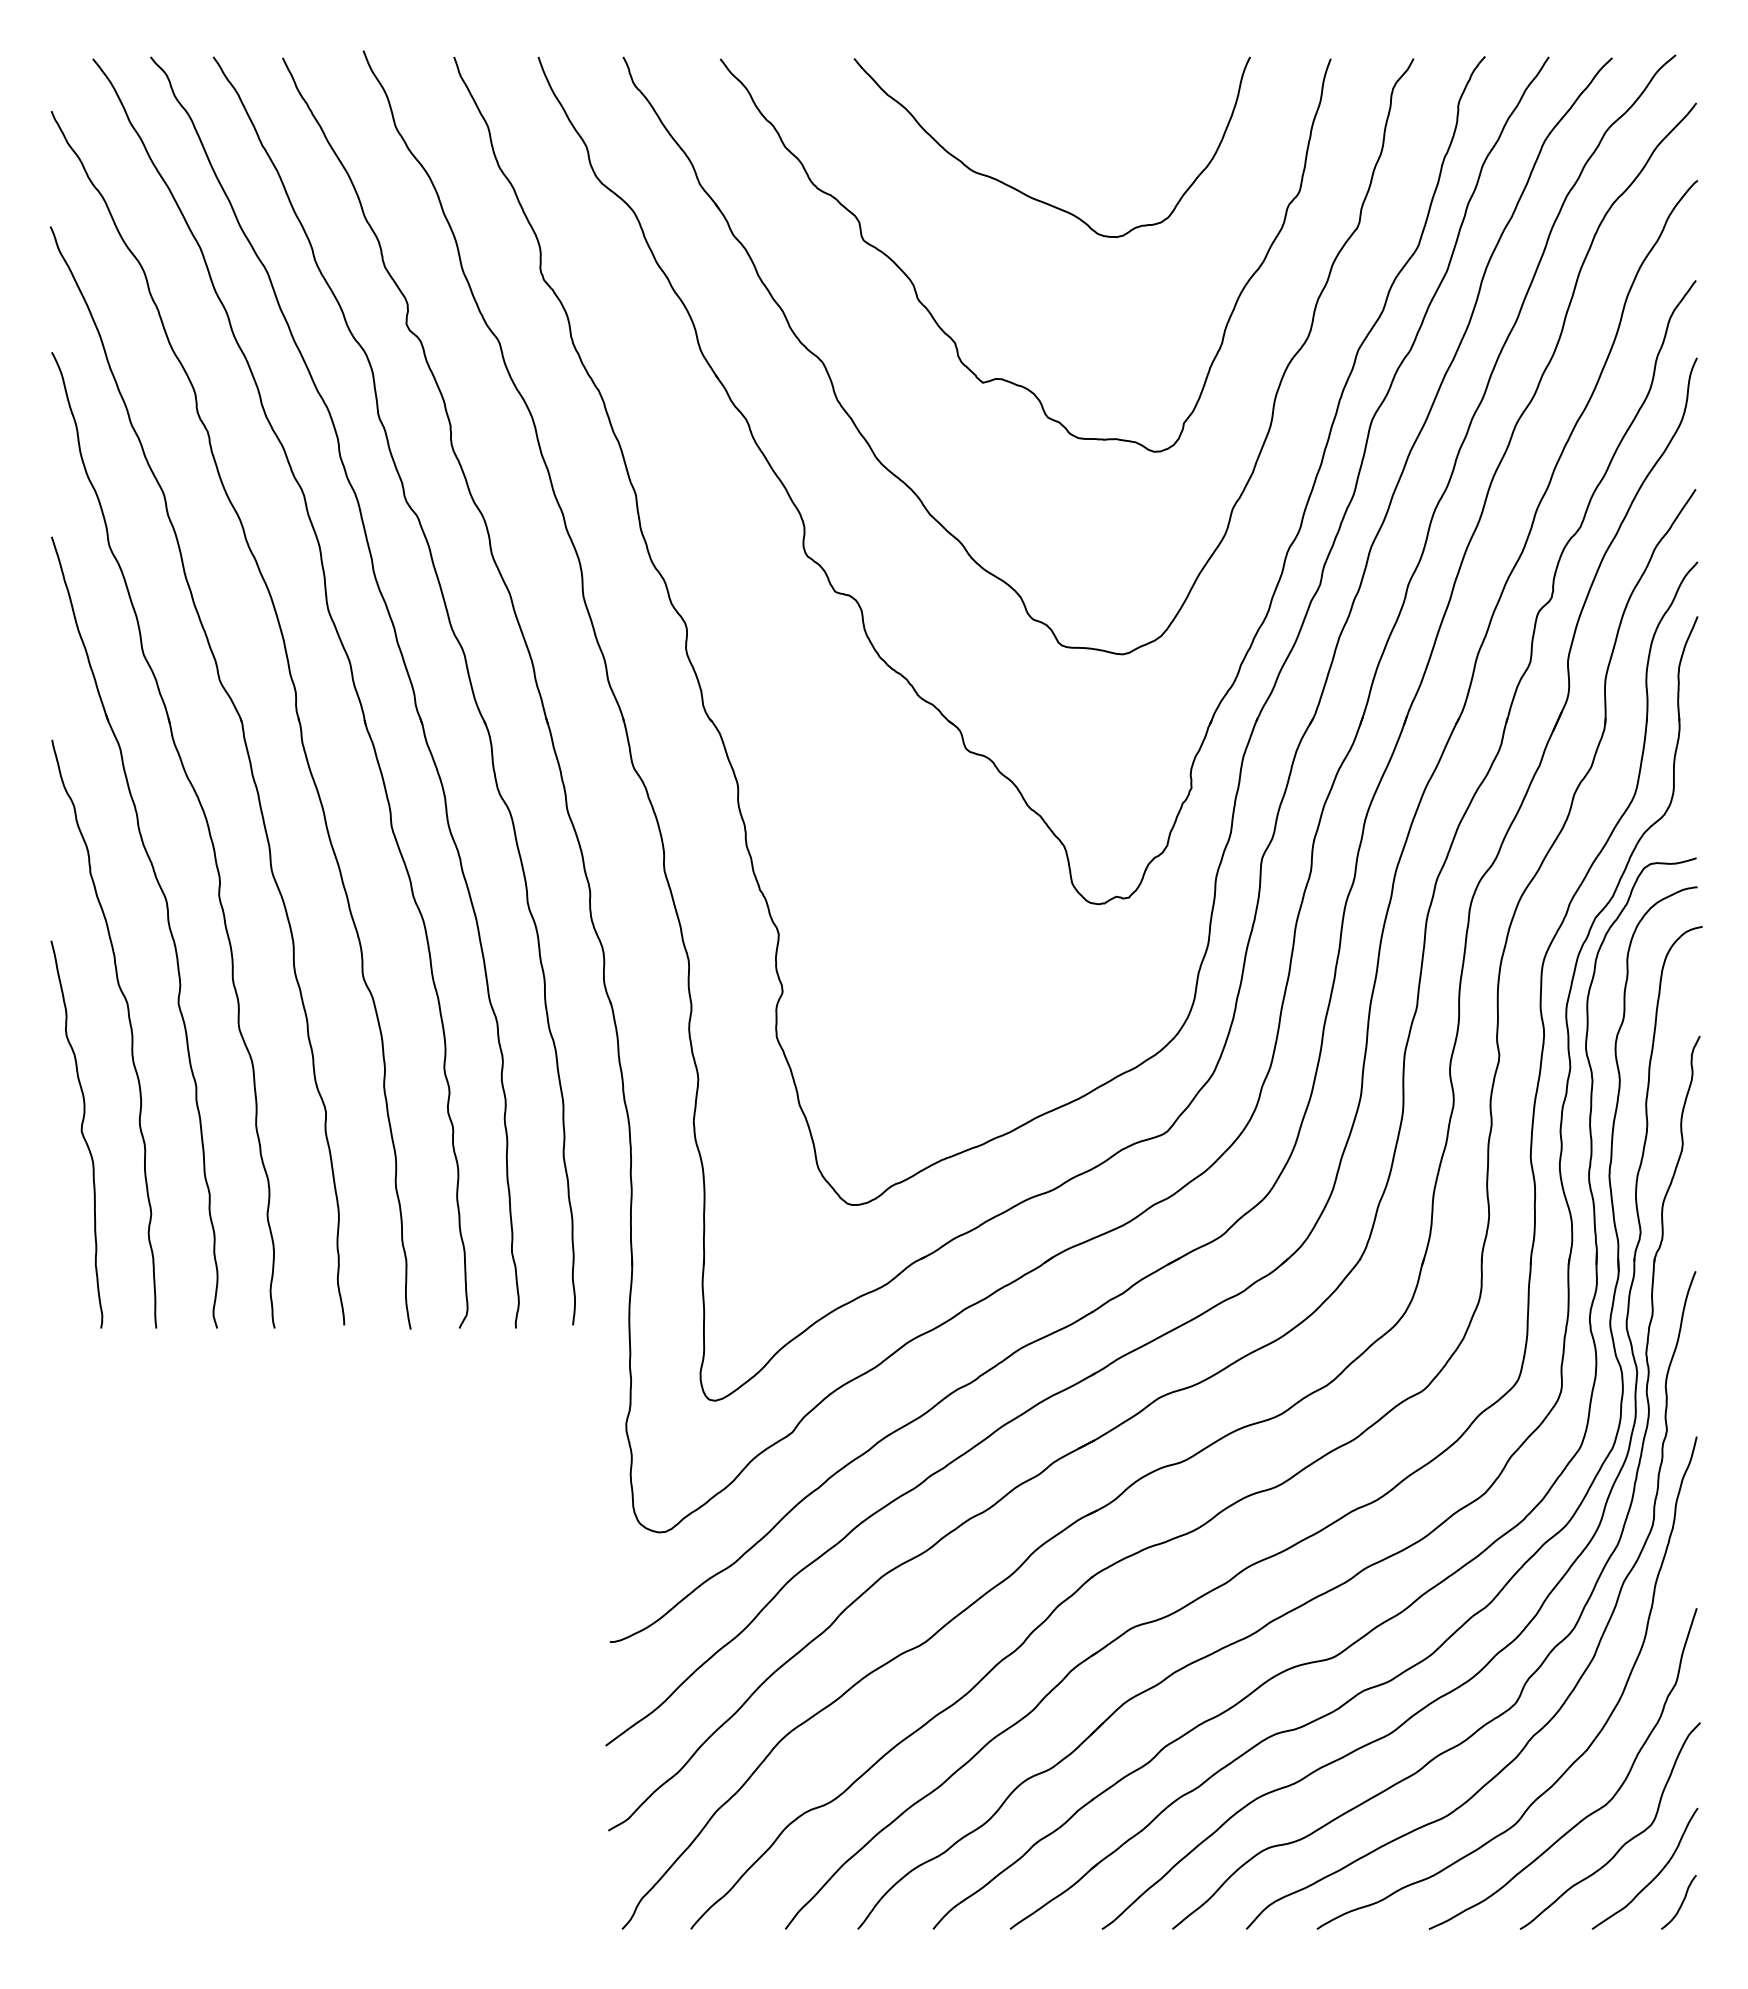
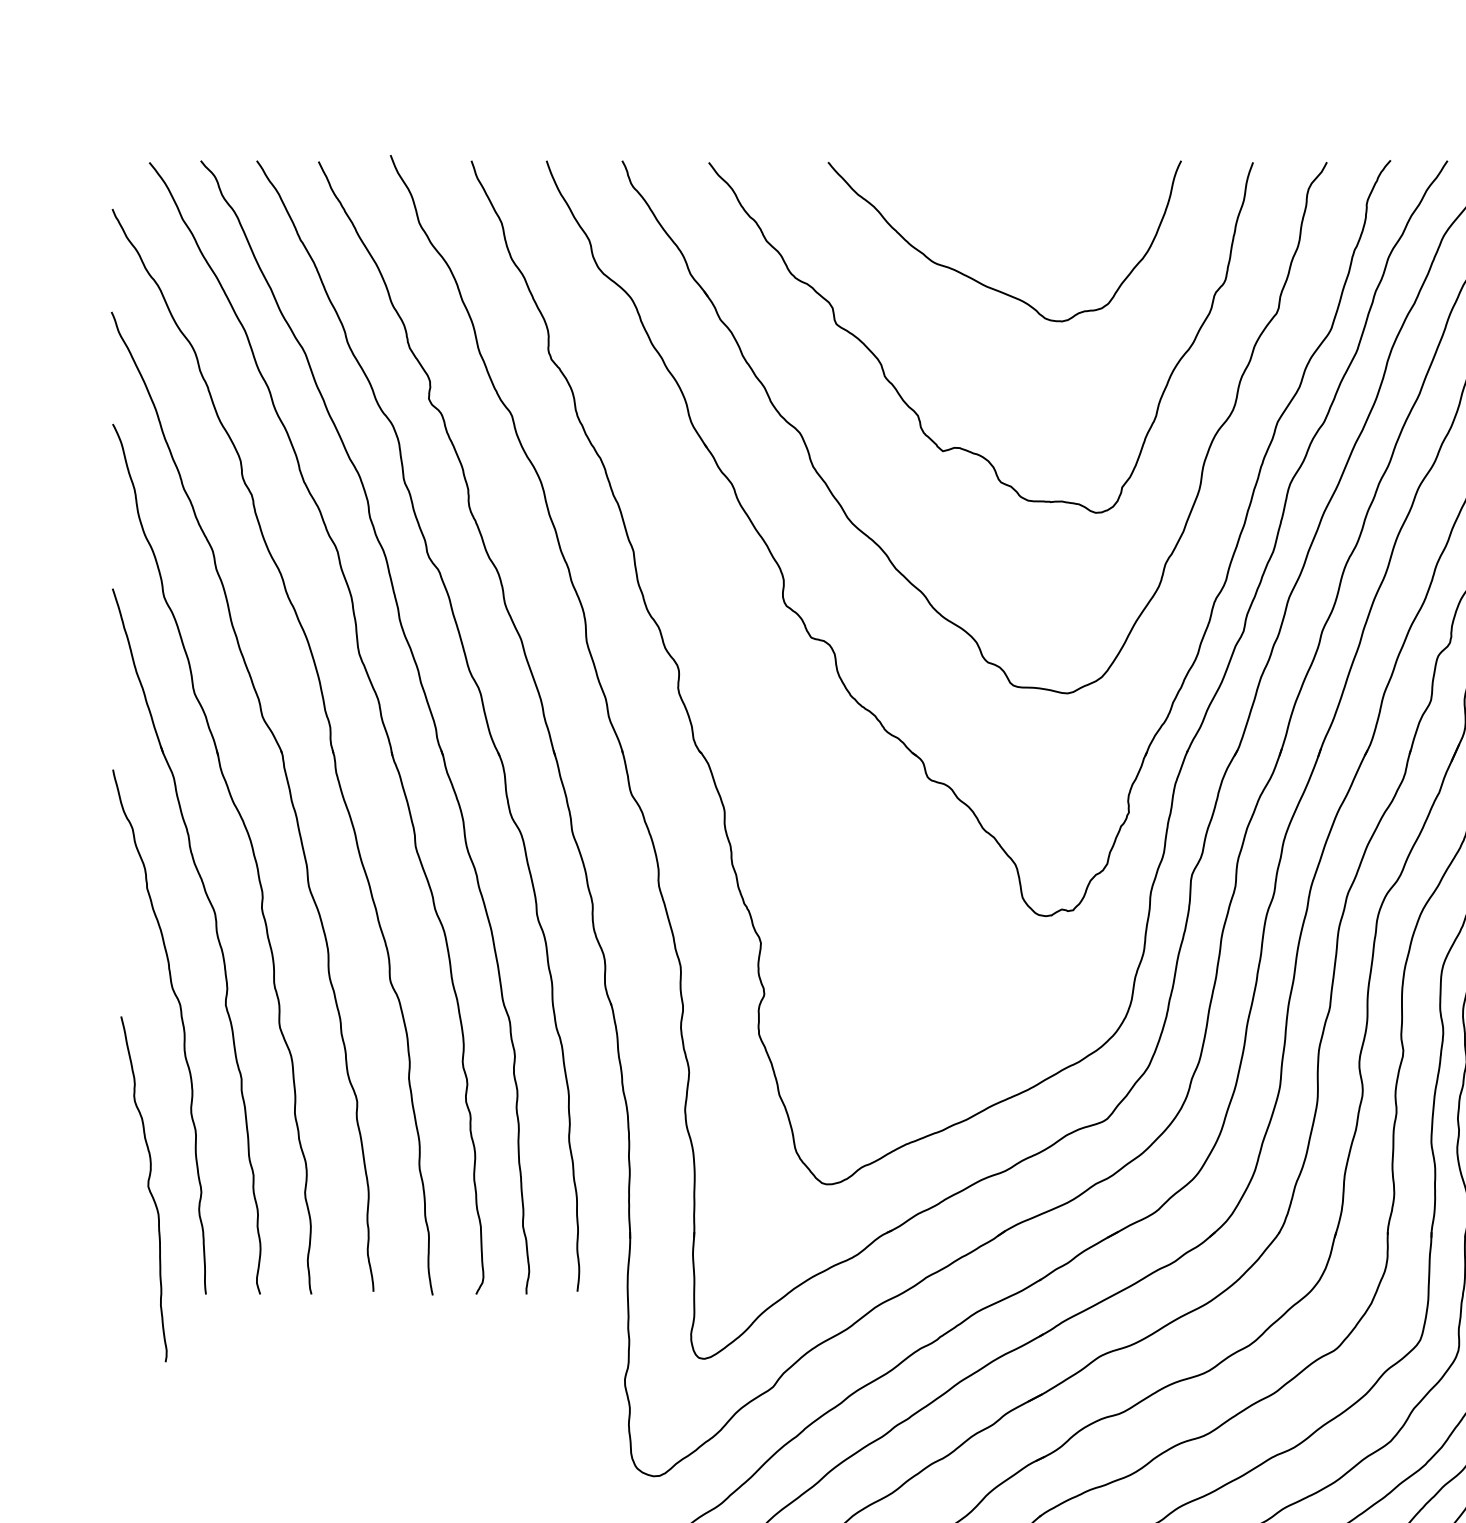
curve: (80, 1131) -> (147, 1186), moved

